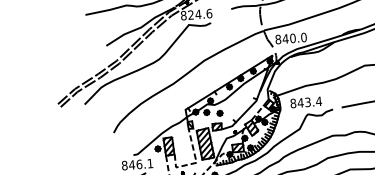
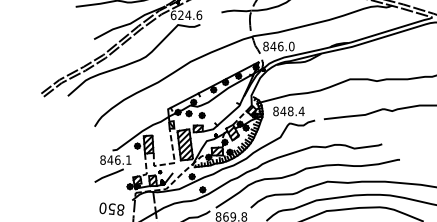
text: (183, 14) -> (173, 14), 824.6 -> 624.6
text: (292, 37) -> (280, 45), 840.0 -> 846.0
text: (307, 102) -> (290, 111), 843.4 -> 848.4

